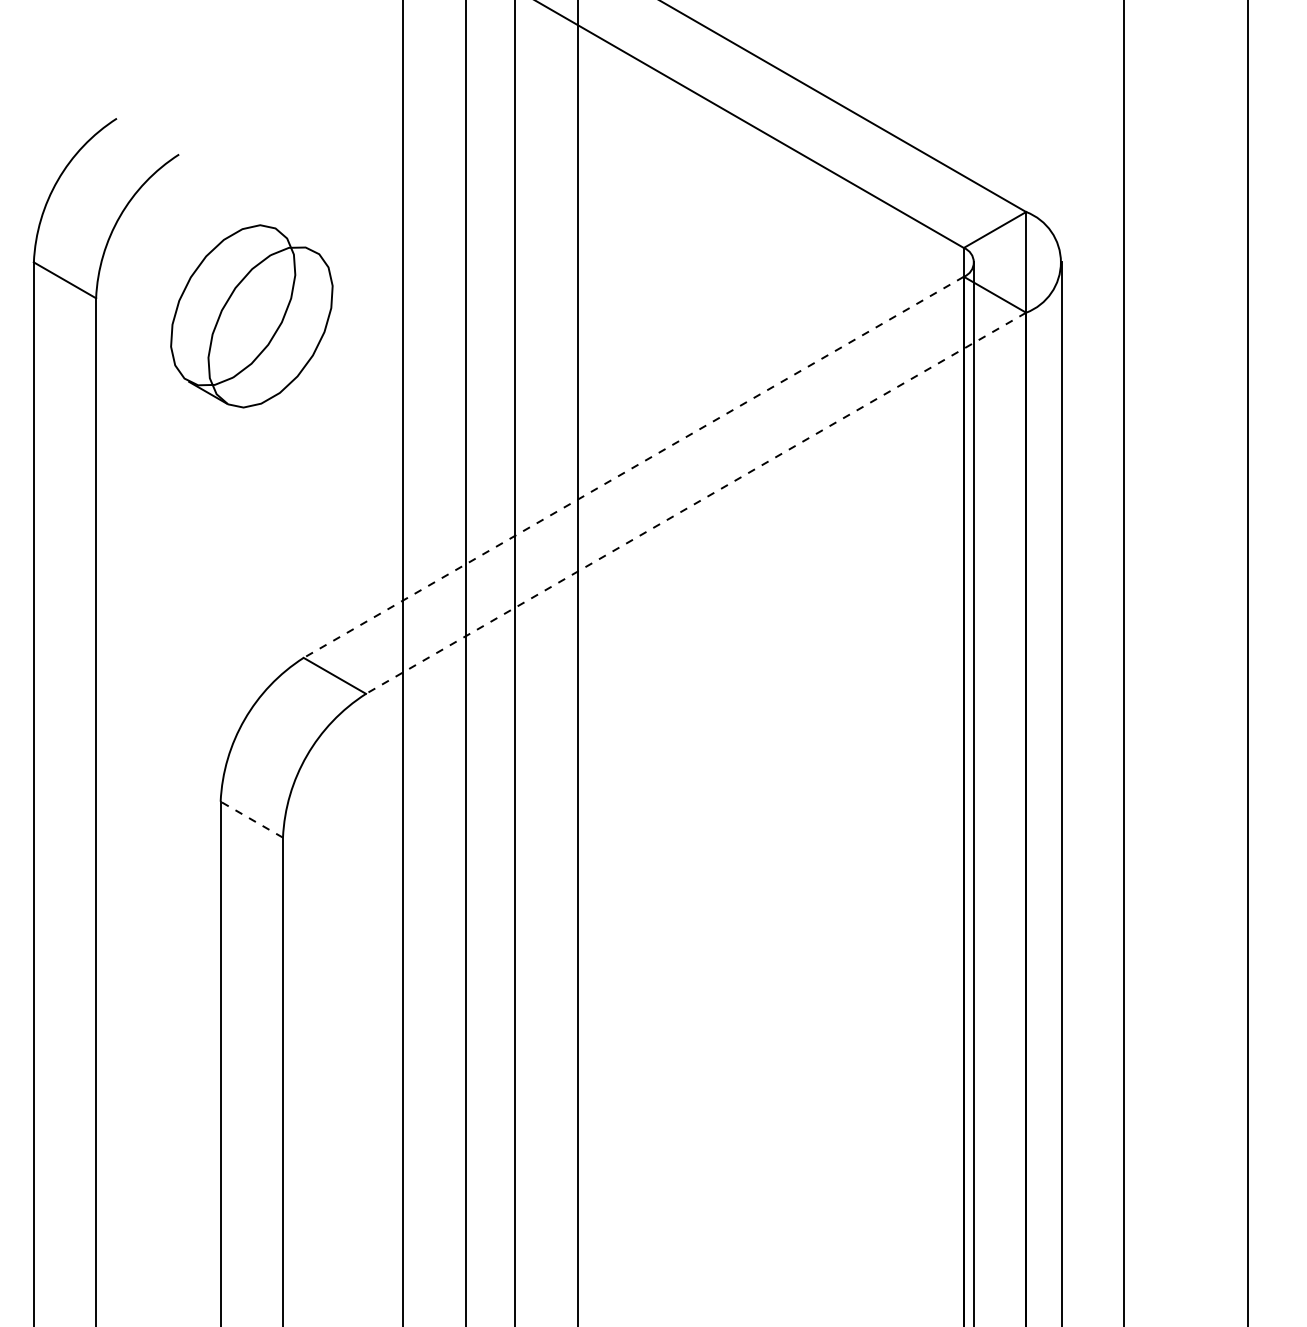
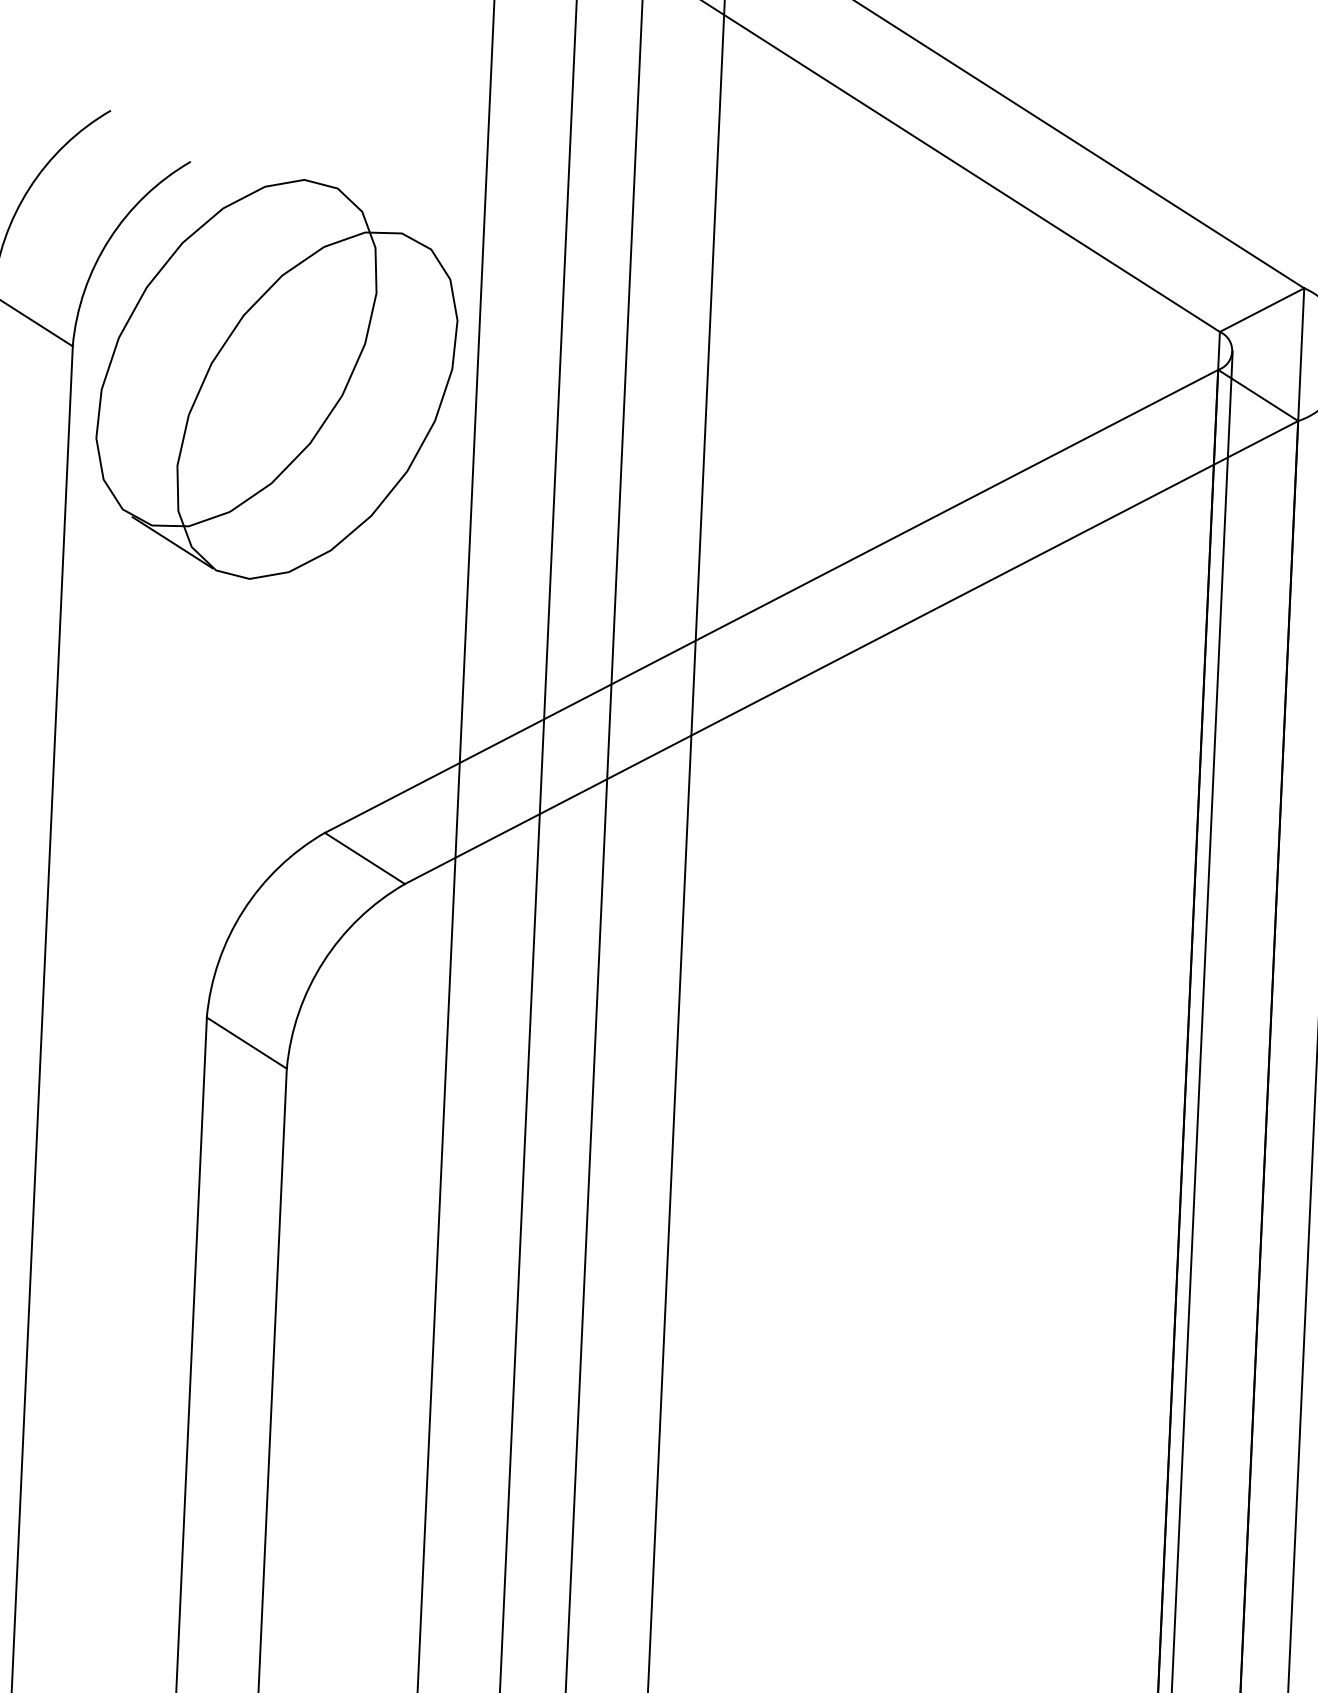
part: (251, 316) -> (276, 379), size x1.67
line: (633, 467) -> (771, 601), dashed -> solid
line: (695, 503) -> (850, 652), dashed -> solid
line: (251, 819) -> (246, 1042), dashed -> solid

